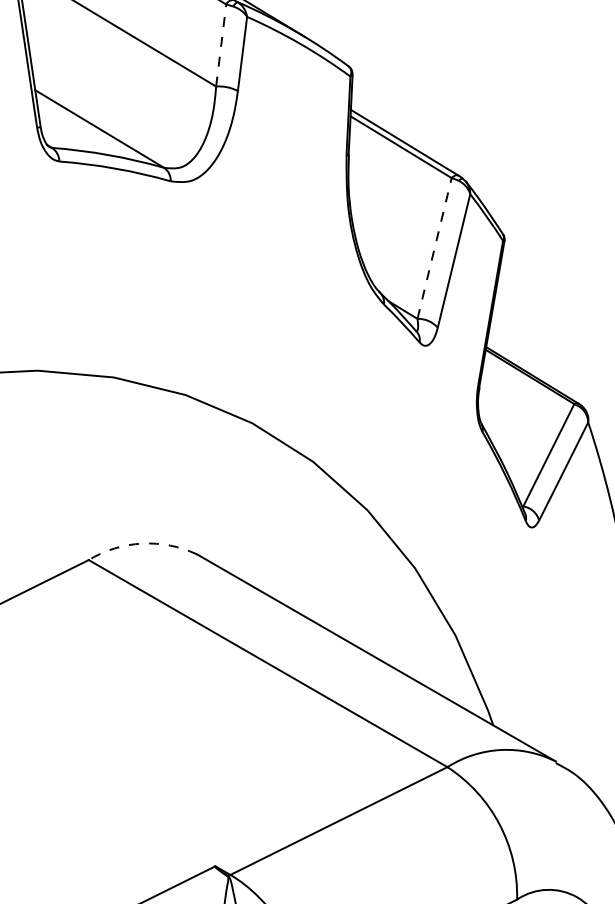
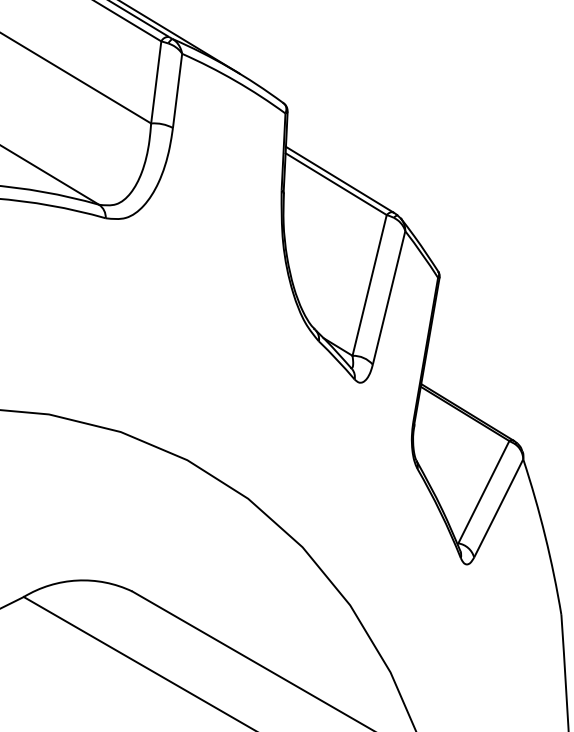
line: (221, 45) -> (156, 82), dashed -> solid
line: (434, 248) -> (369, 285), dashed -> solid
arc: (142, 543) -> (77, 580), dashed -> solid

